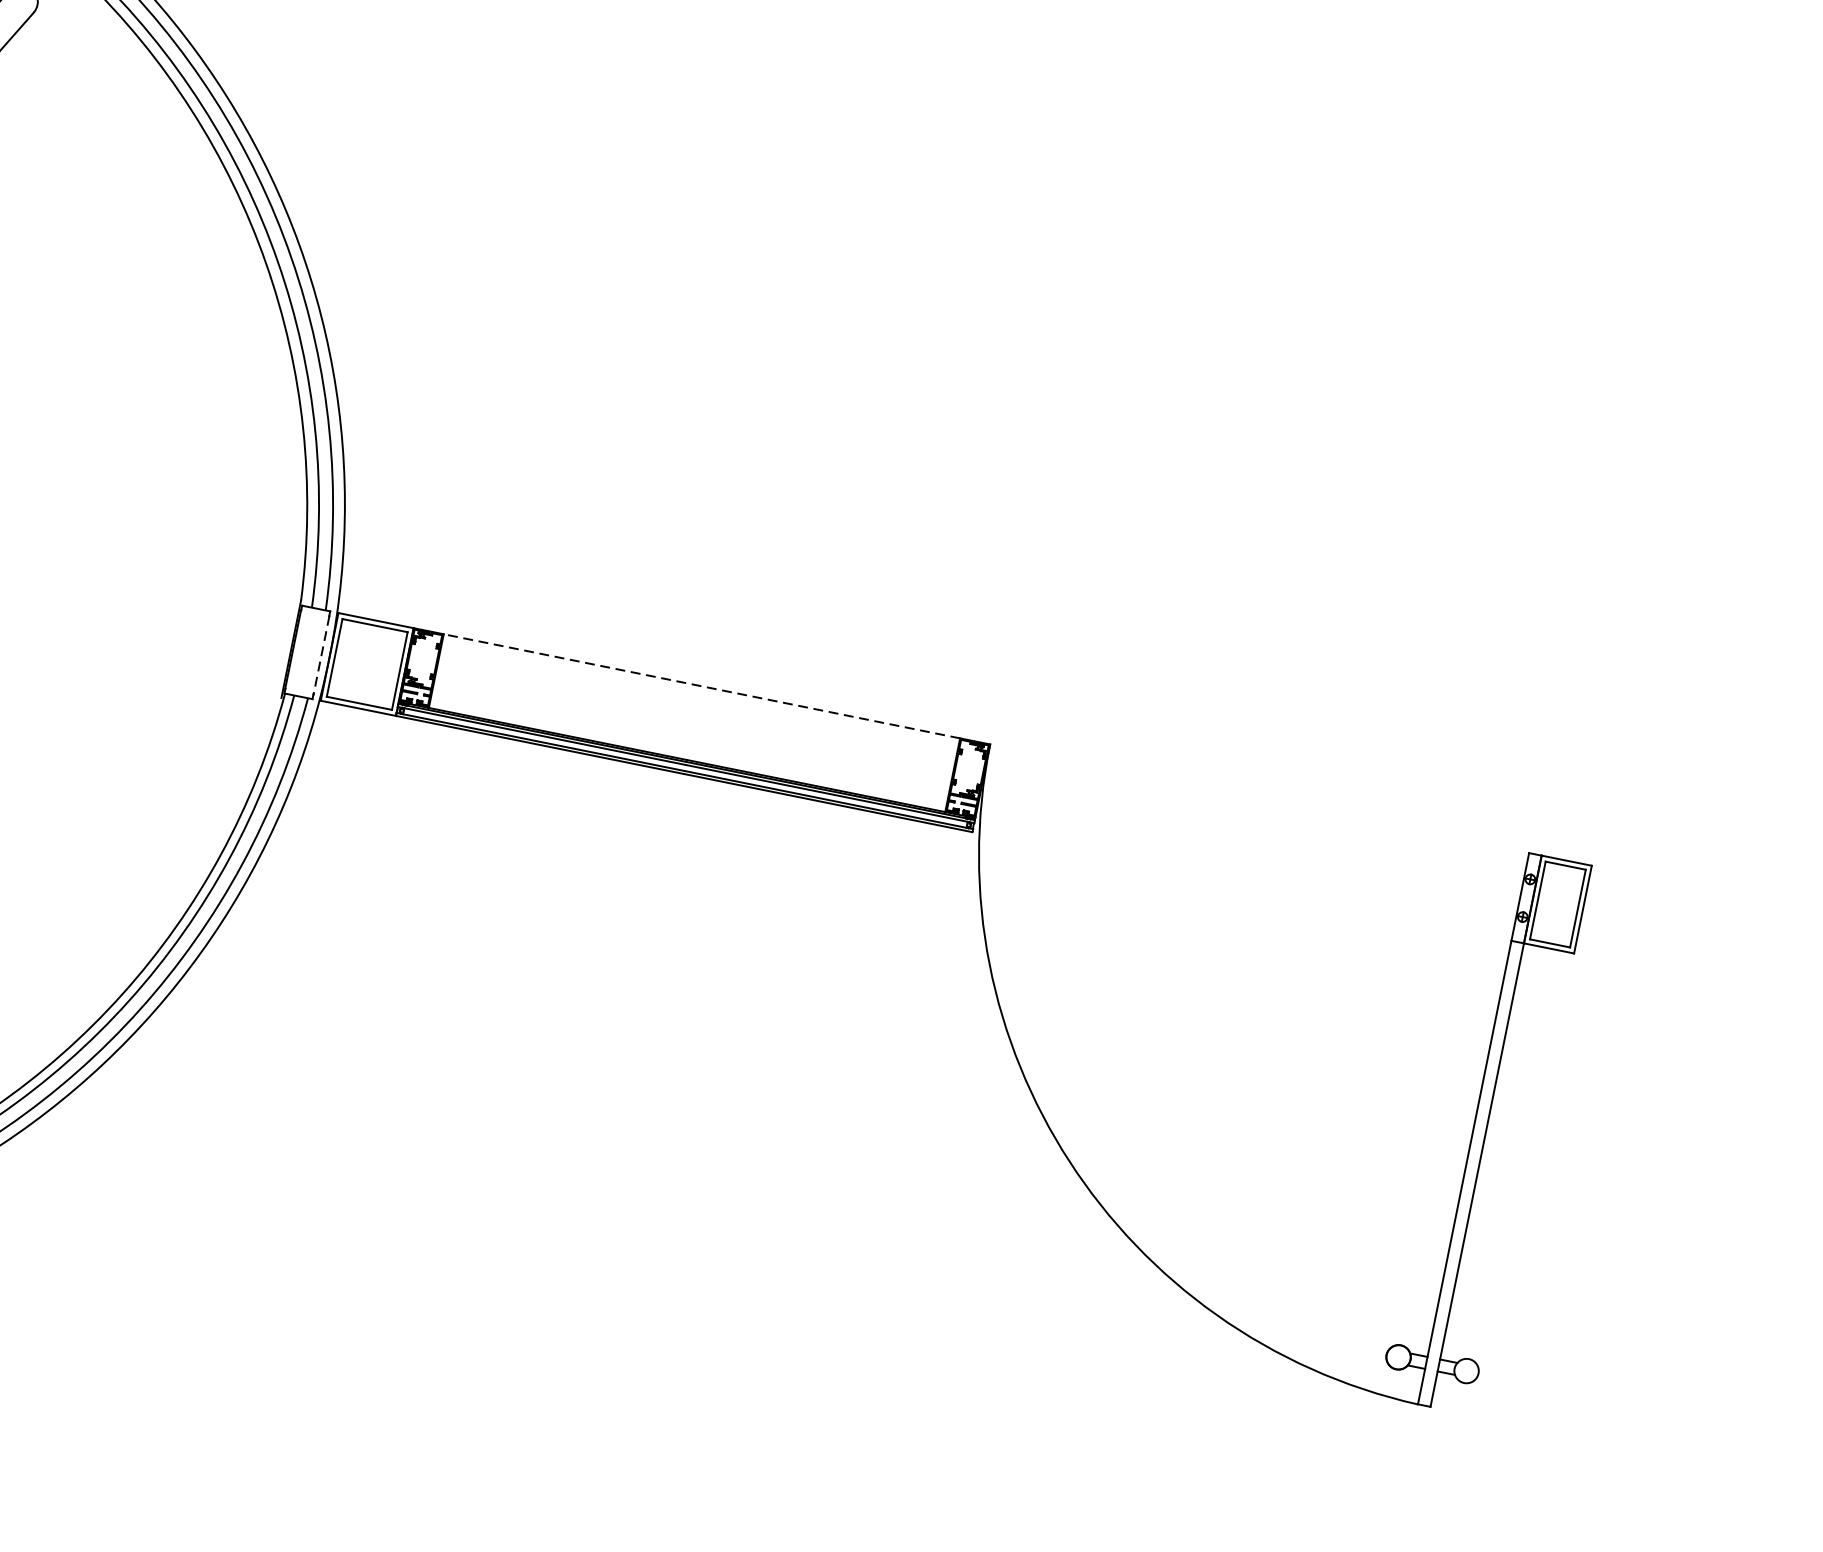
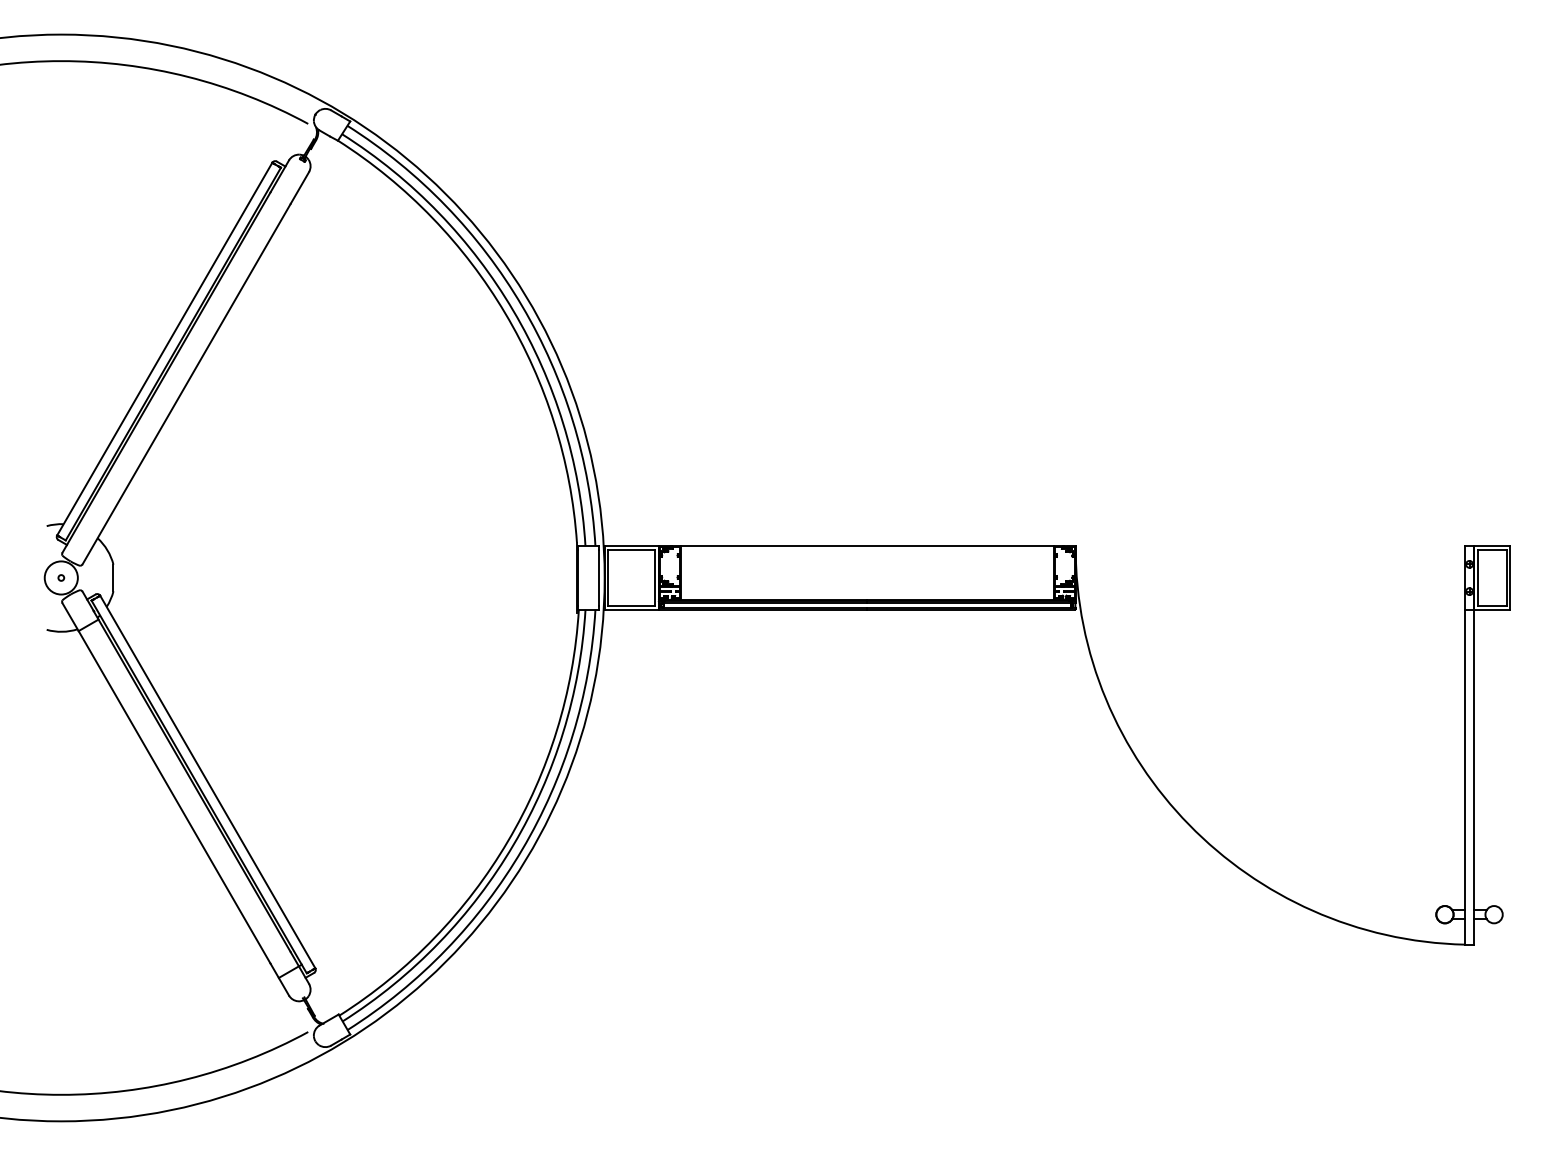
line: (320, 655) -> (598, 578), dashed -> solid
line: (702, 686) -> (867, 546), dashed -> solid

